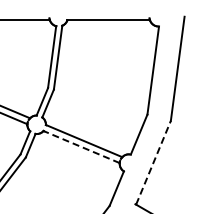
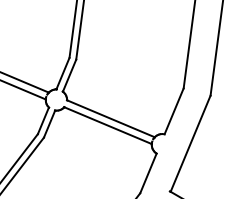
line: (81, 146) -> (107, 125), dashed -> solid
line: (153, 162) -> (190, 143), dashed -> solid

